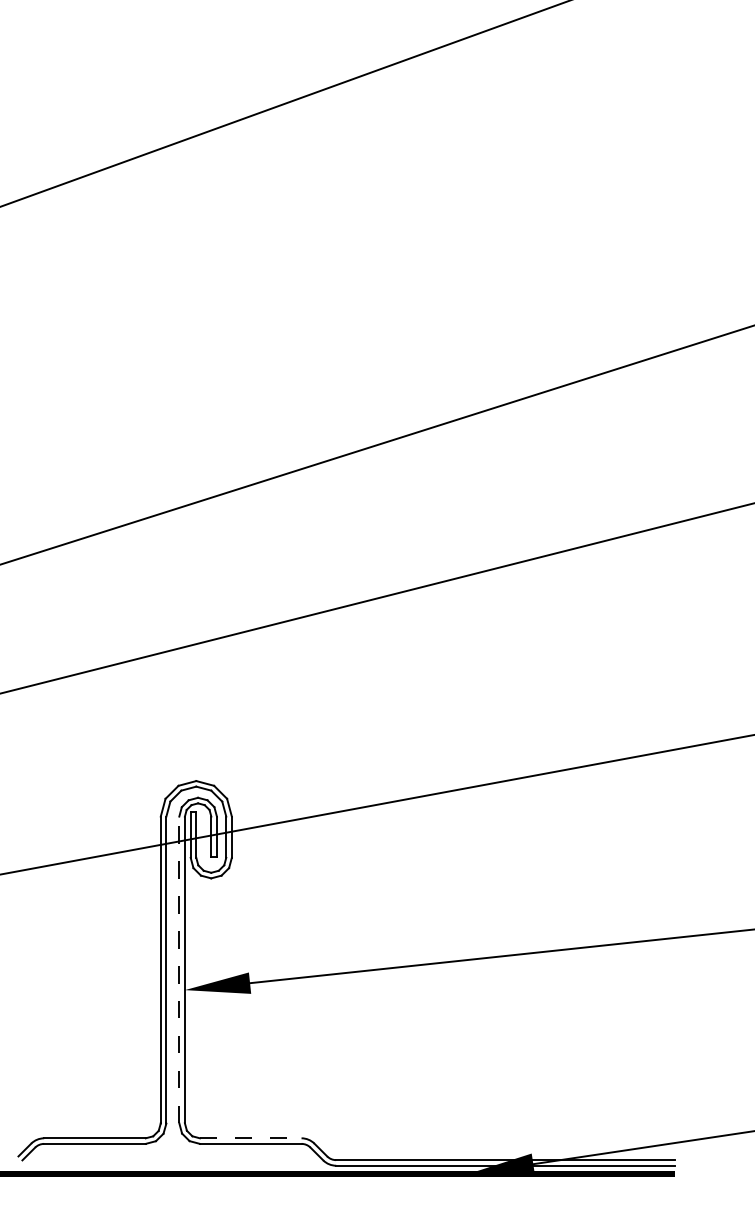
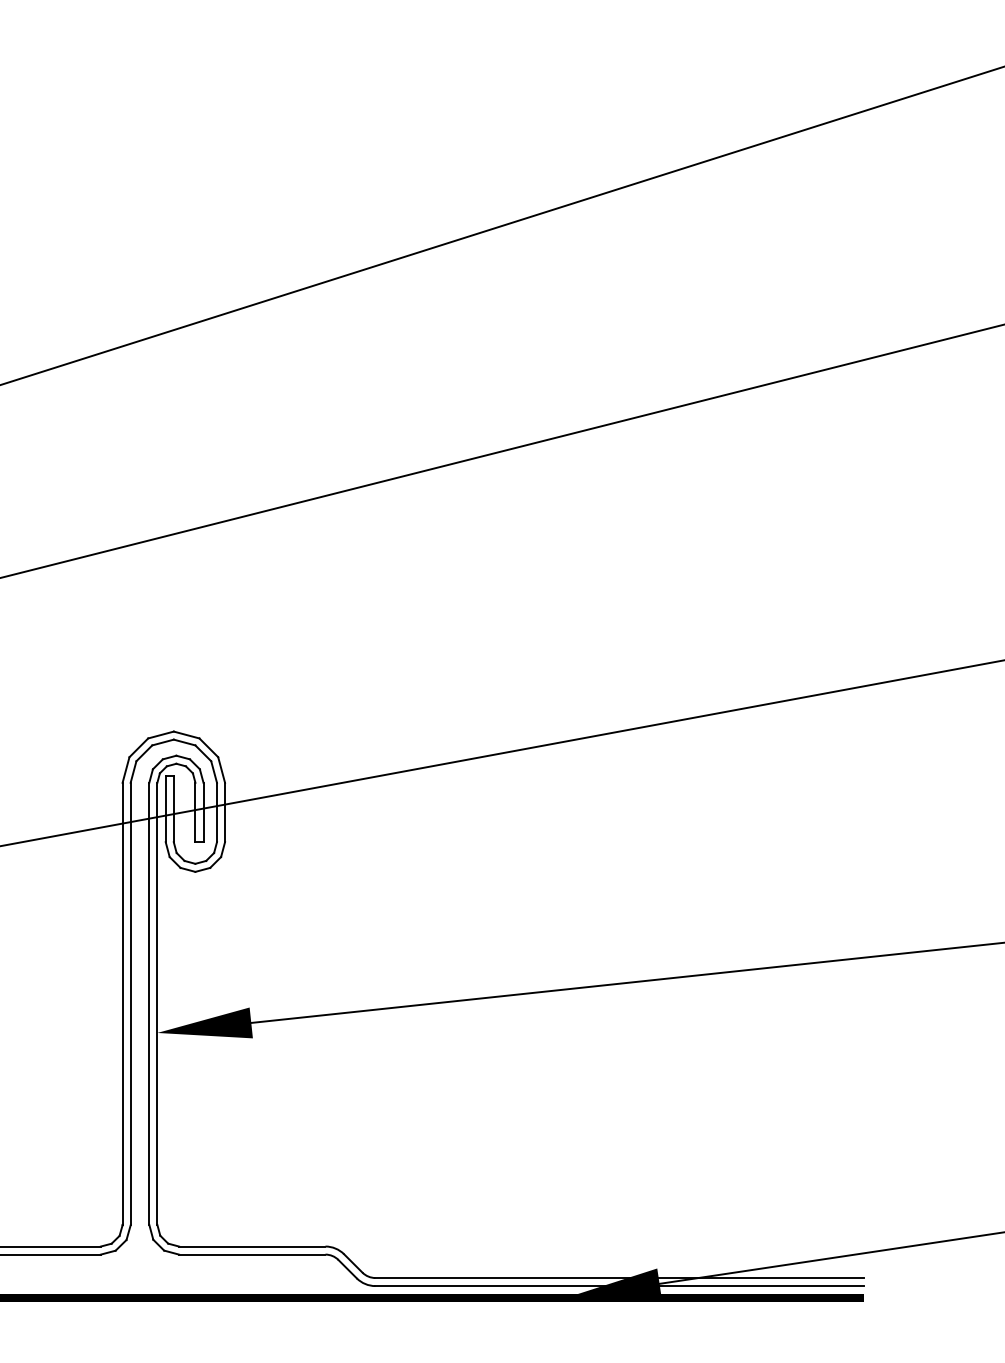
line: (179, 969) -> (149, 1003), dashed -> solid
line: (250, 1138) -> (251, 1246), dashed -> solid

